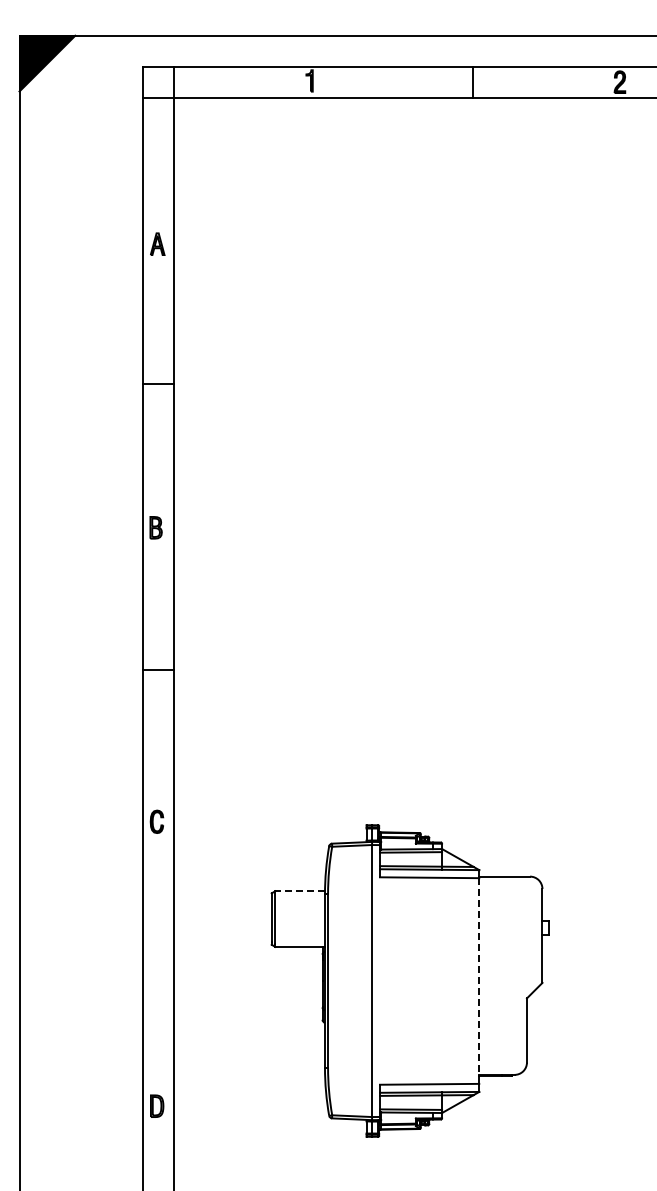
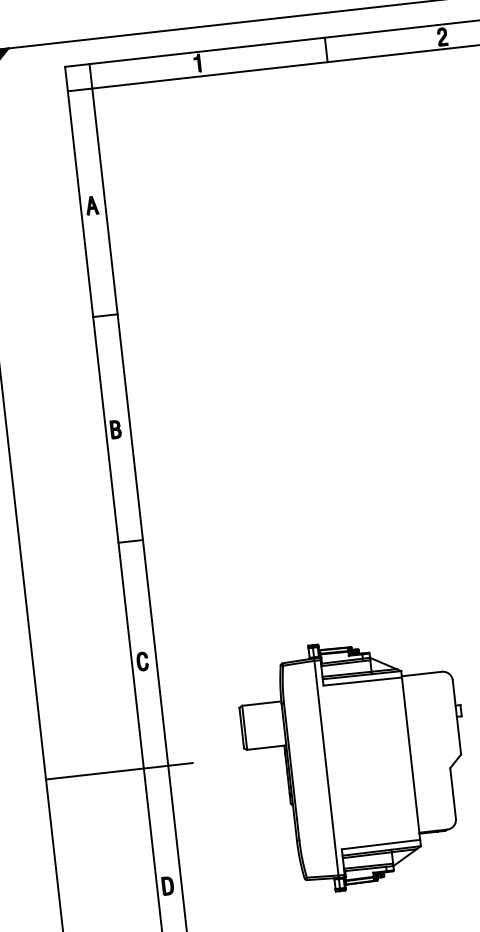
line: (300, 891) -> (262, 703), dashed -> solid
line: (112, 955) -> (119, 770), added
line: (479, 981) -> (411, 759), dashed -> solid

